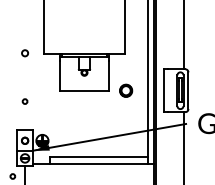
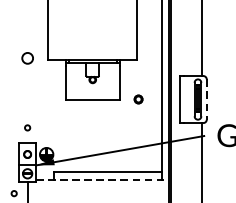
circle: (24, 53) -> (26, 58), size x1.6
part: (126, 90) -> (138, 99), size x0.6
line: (188, 91) -> (206, 100), solid -> dashed
circle: (24, 101) -> (26, 127), moved
line: (93, 164) -> (102, 180), solid -> dashed

